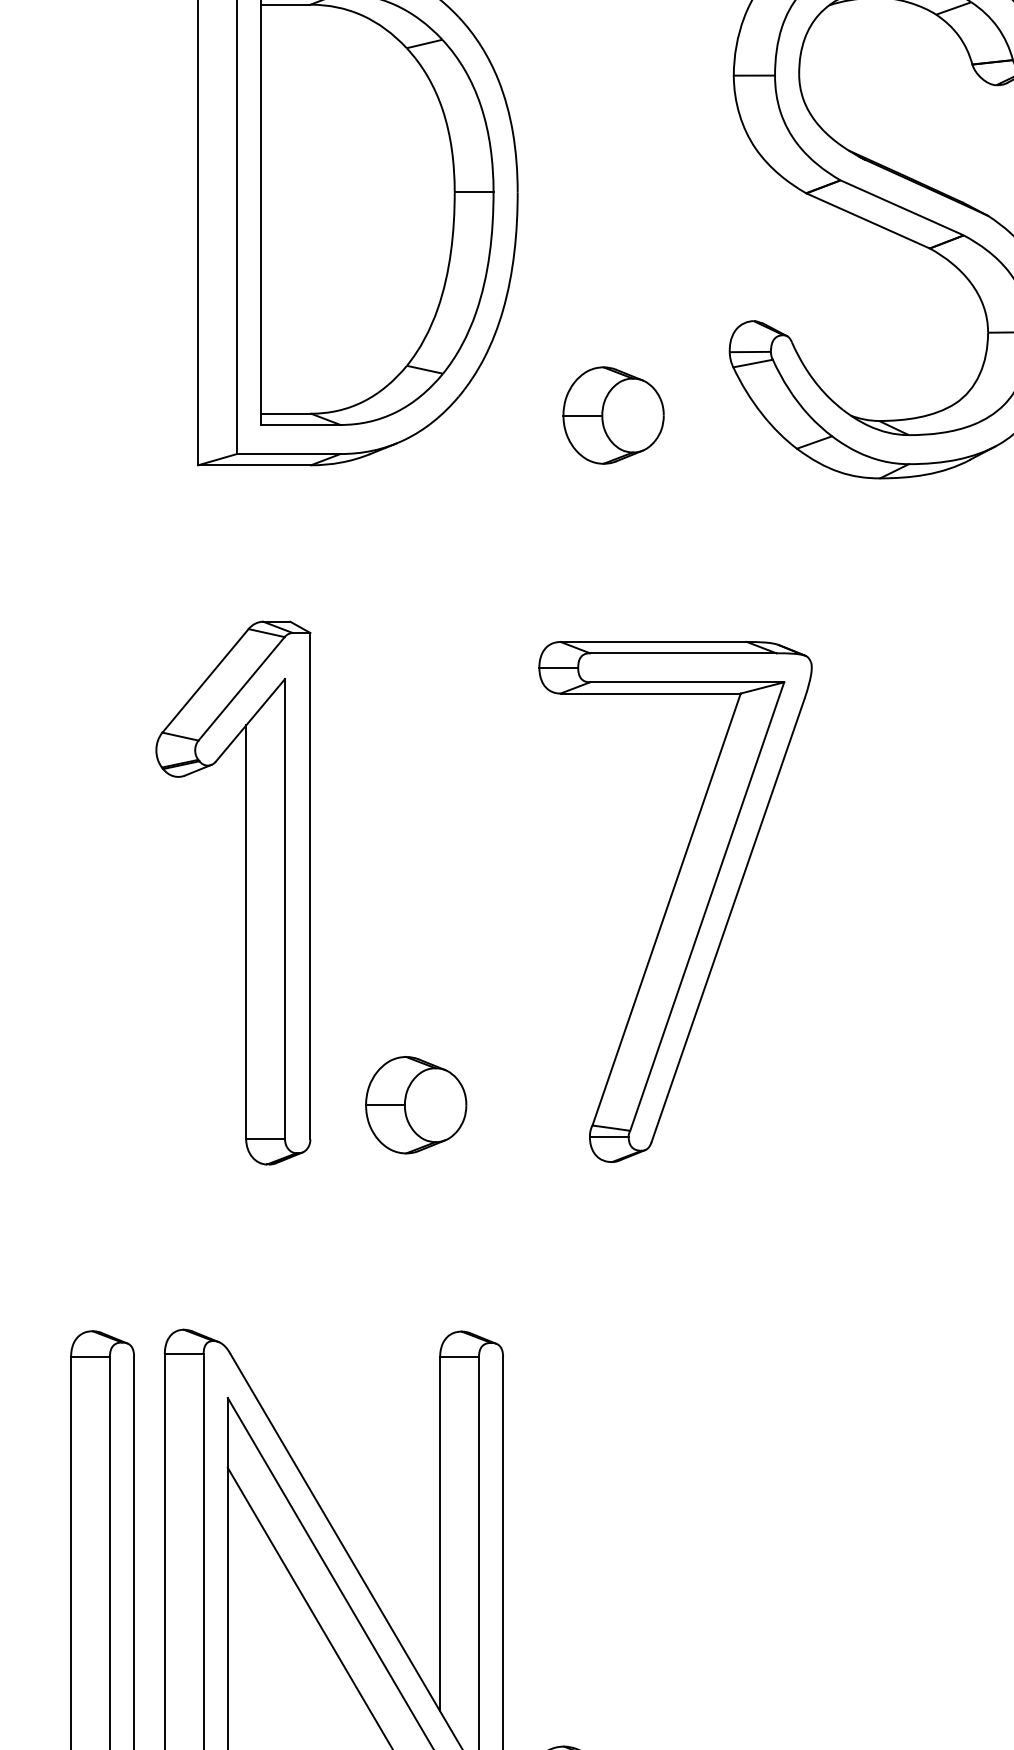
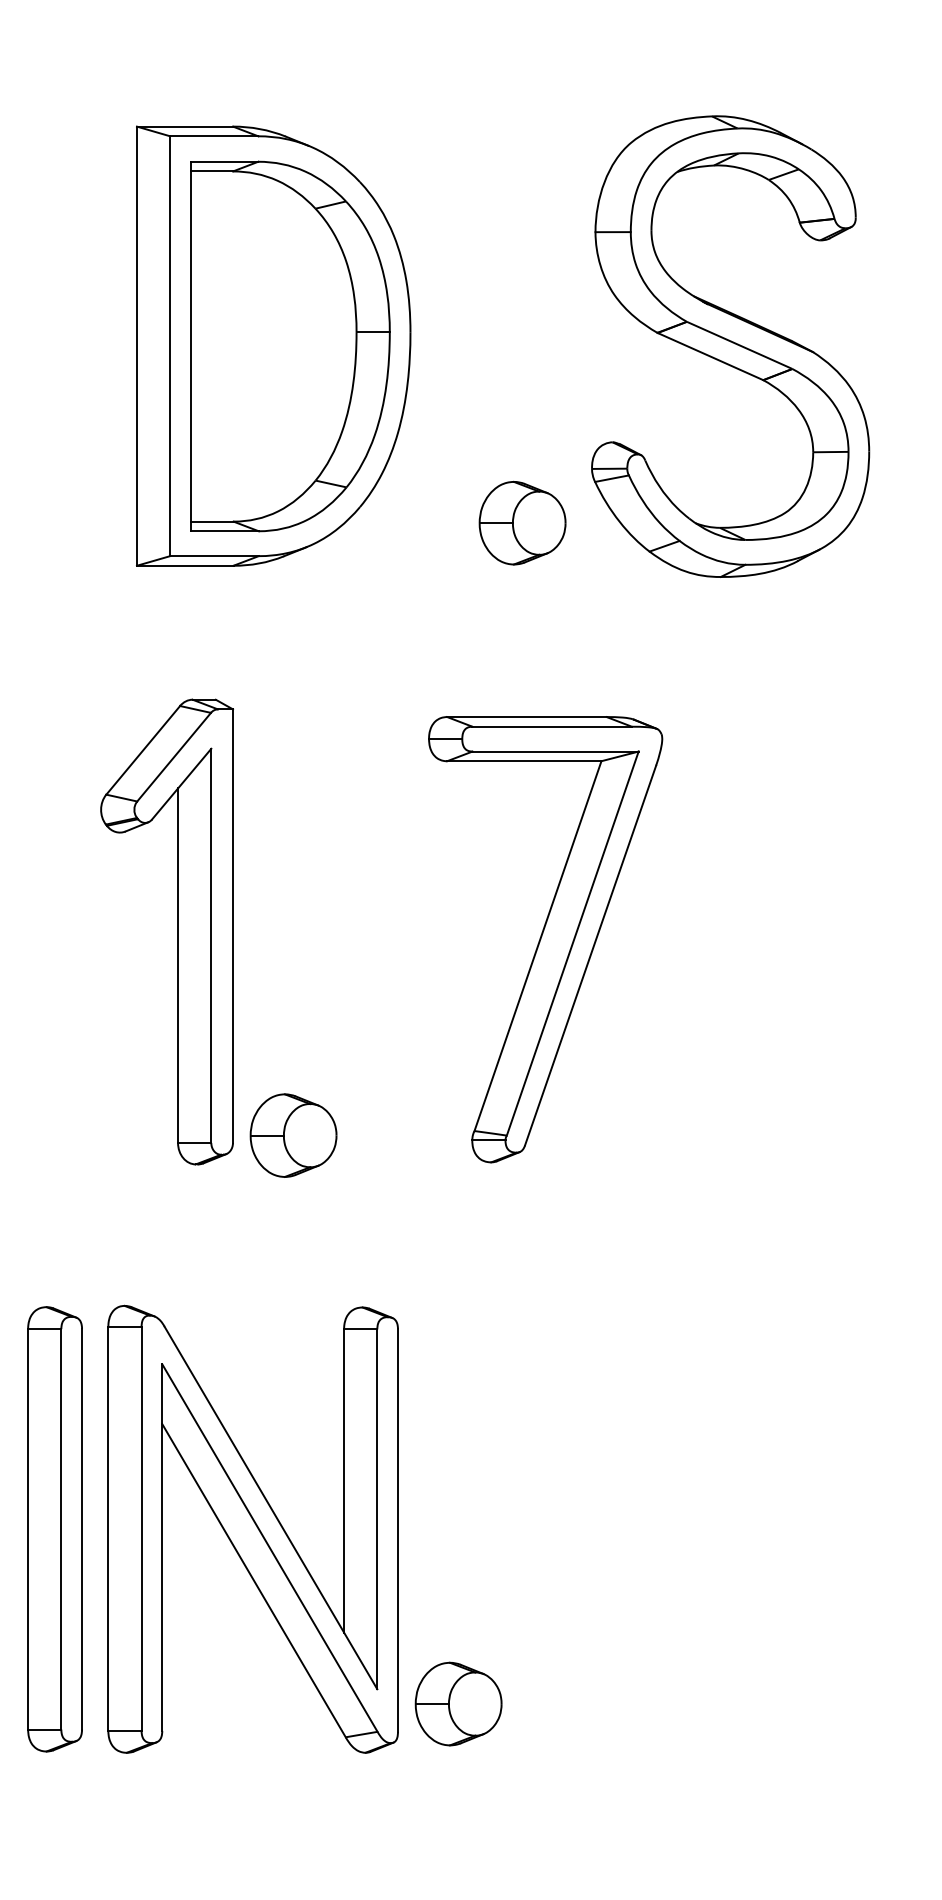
part: (613, 414) -> (522, 522), moved
part: (416, 1105) -> (293, 1135), moved

